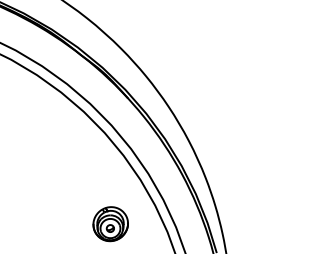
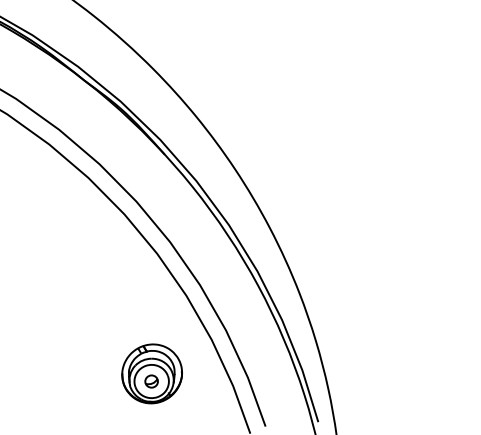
part: (110, 224) -> (151, 374), moved

